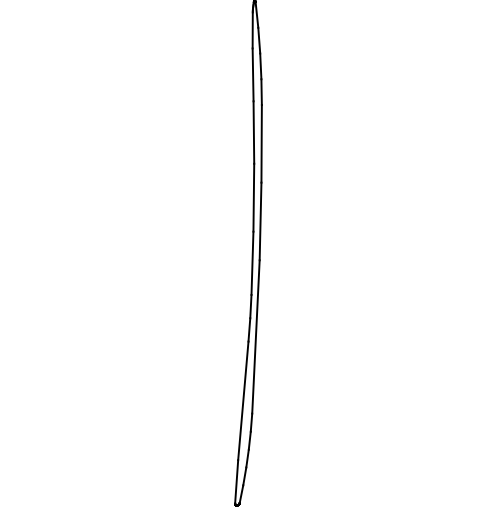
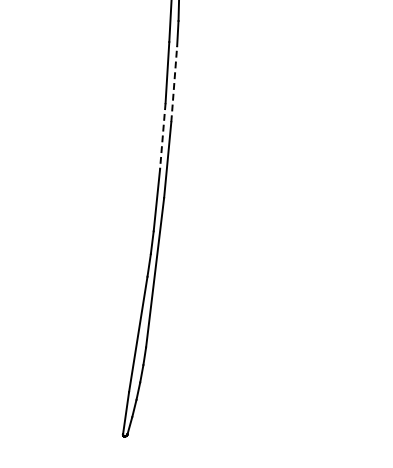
line: (261, 143) -> (174, 83), solid -> dashed
line: (253, 197) -> (162, 136), solid -> dashed

